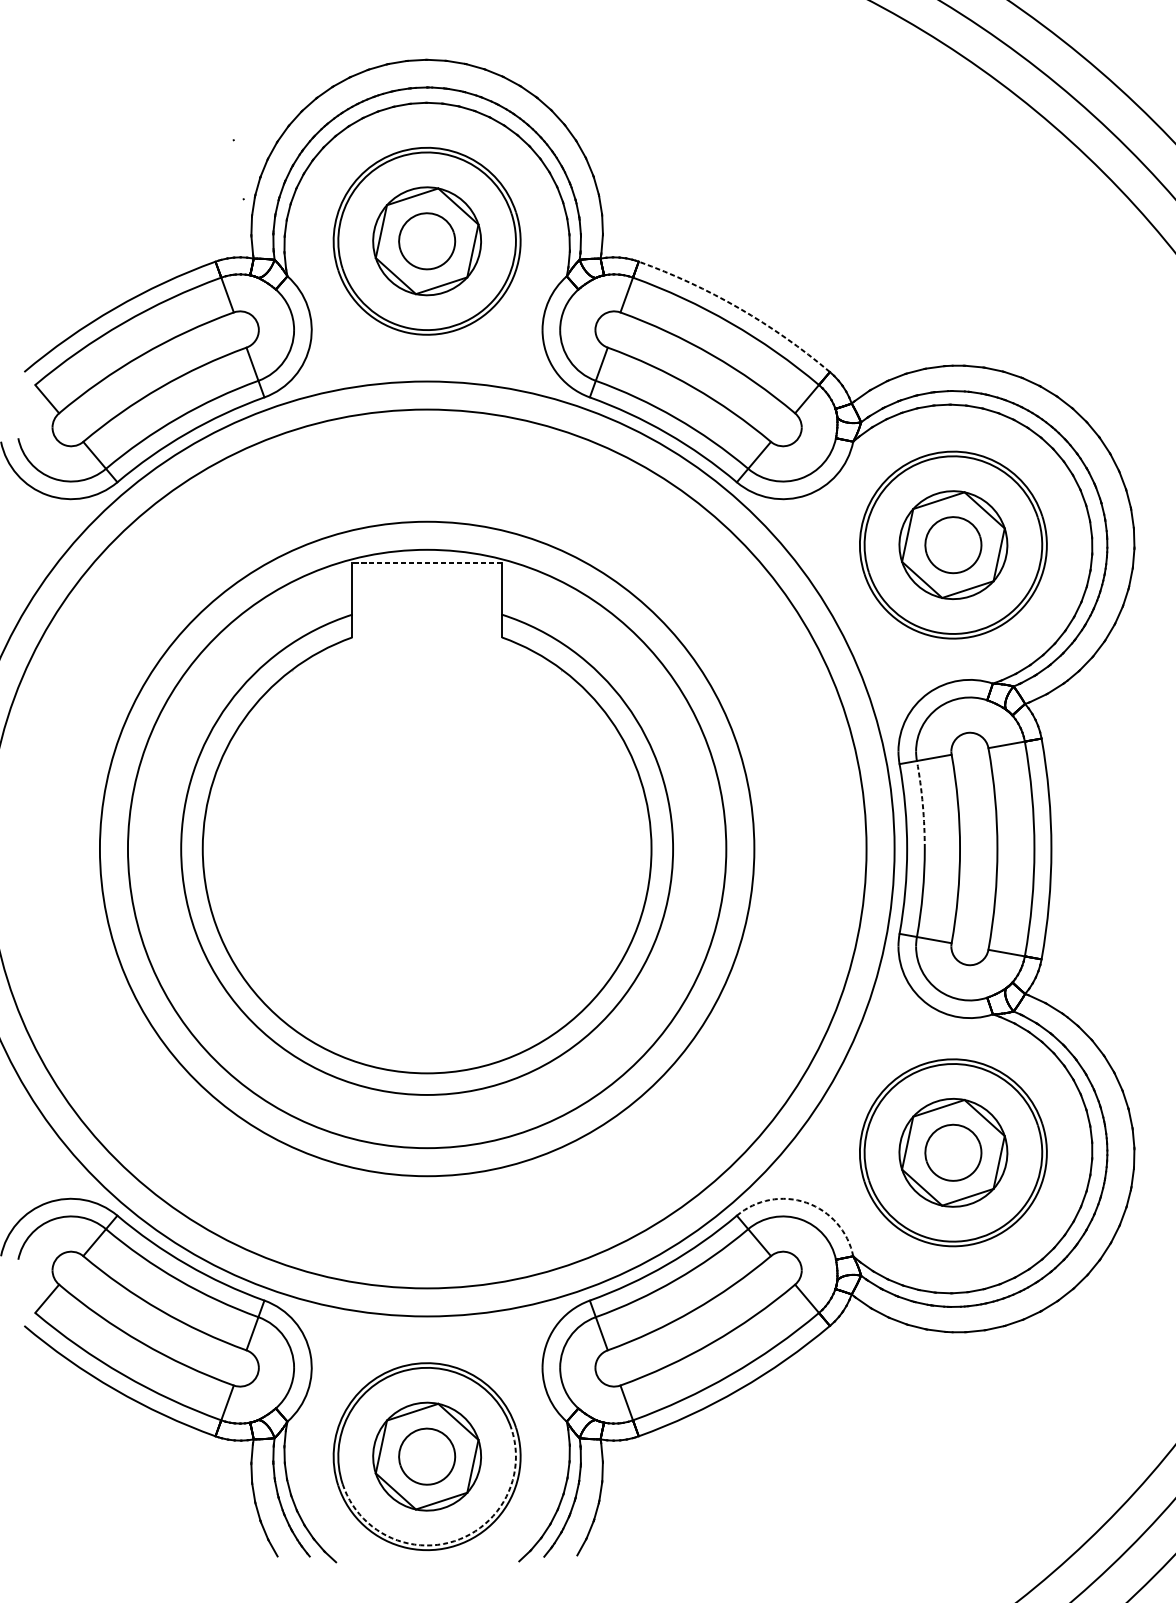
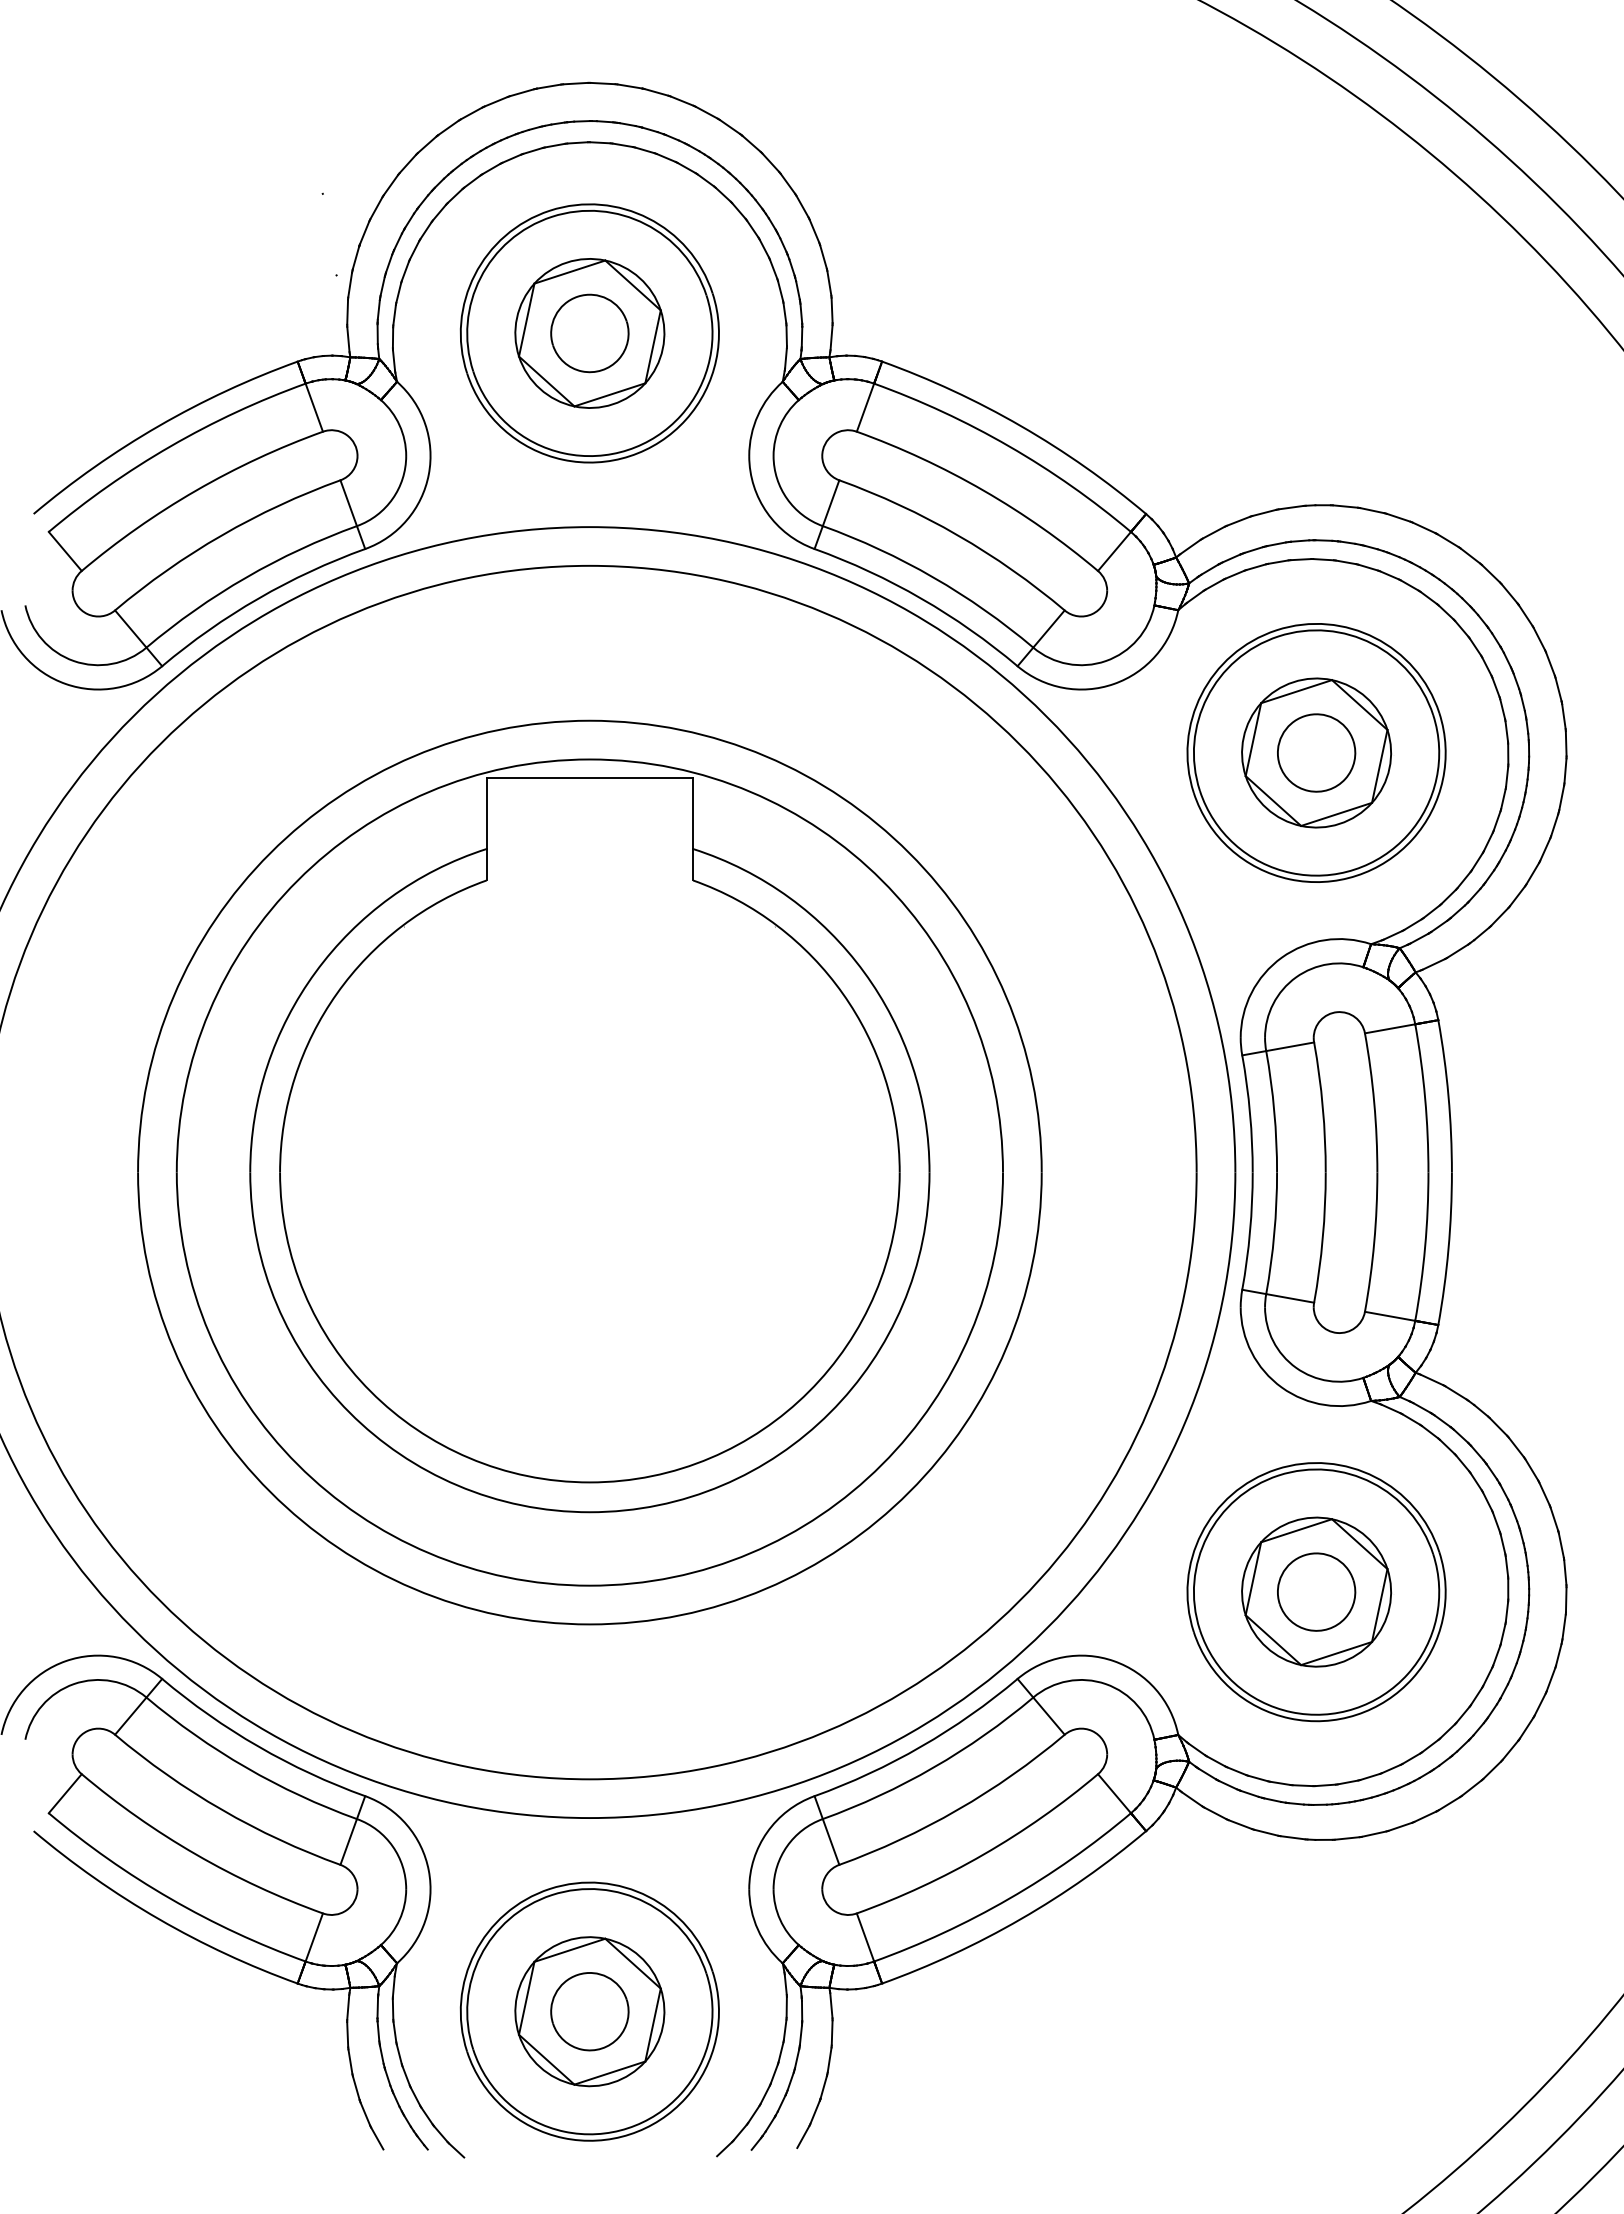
arc: (738, 308) -> (1020, 426), dashed -> solid
line: (426, 562) -> (589, 777), dashed -> solid
arc: (922, 804) -> (1274, 1111), dashed -> solid
arc: (806, 1203) -> (1113, 1661), dashed -> solid
arc: (454, 1541) -> (627, 2128), dashed -> solid

